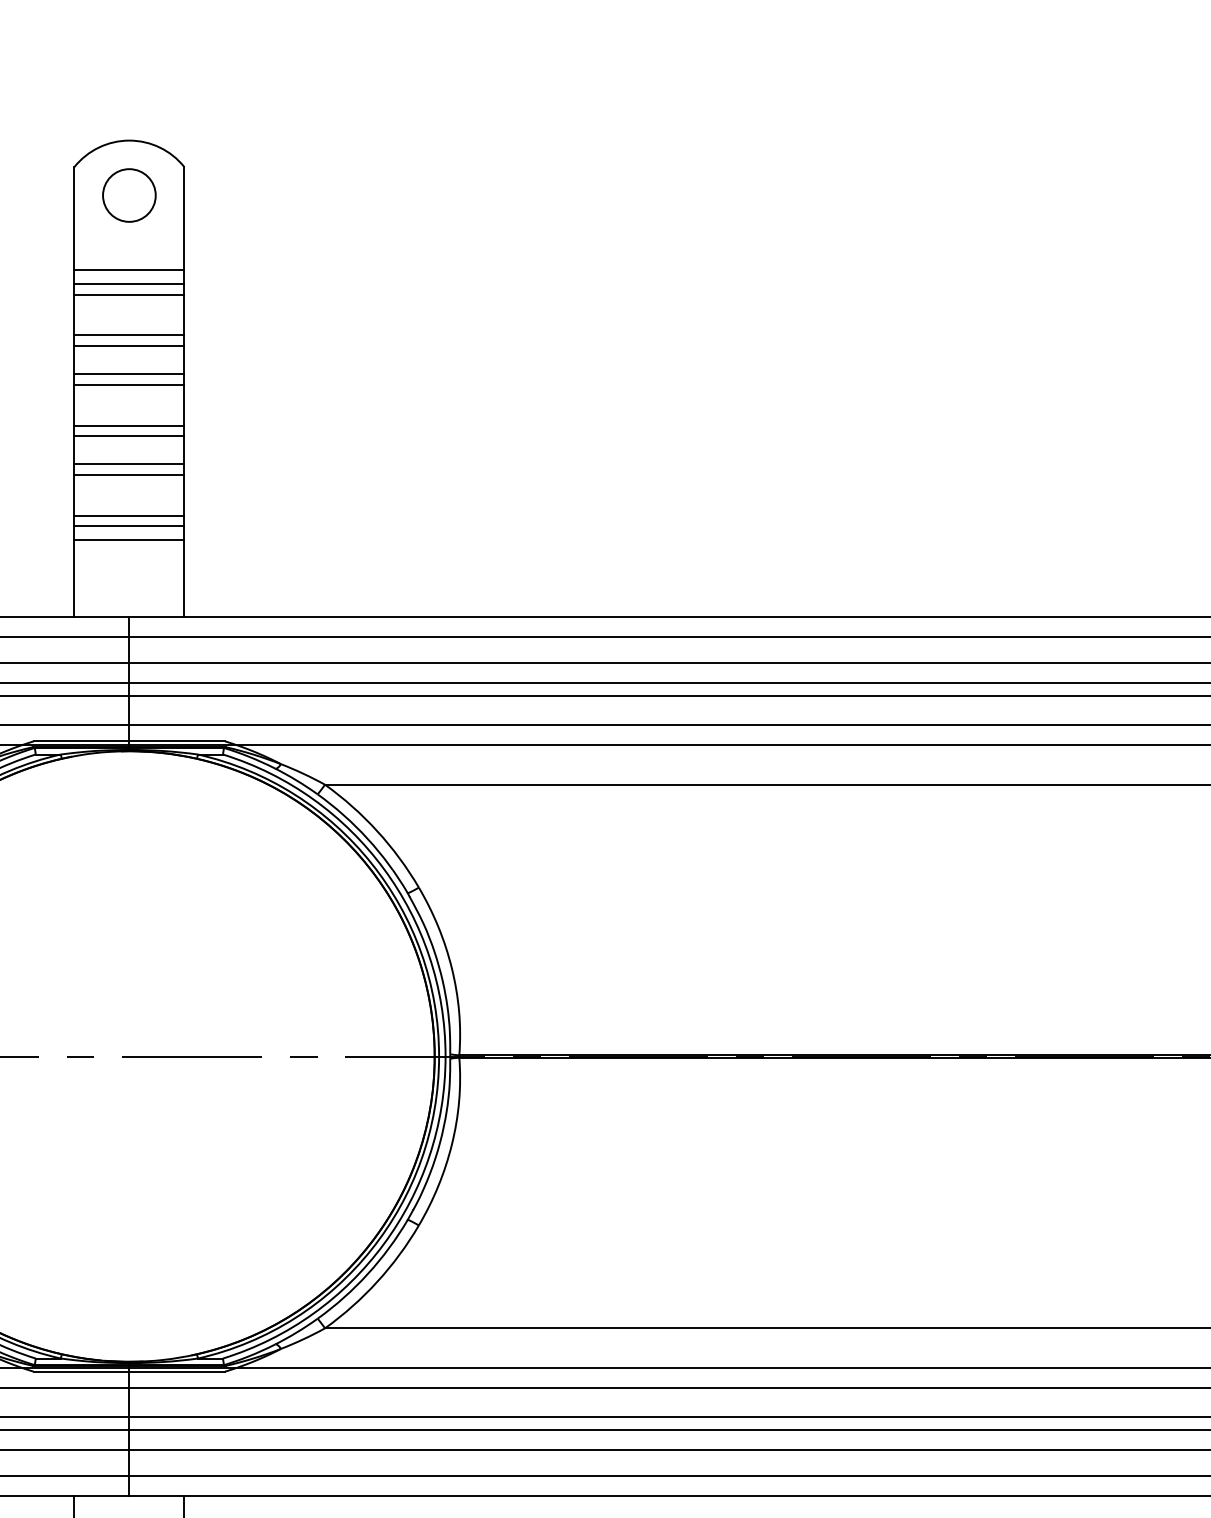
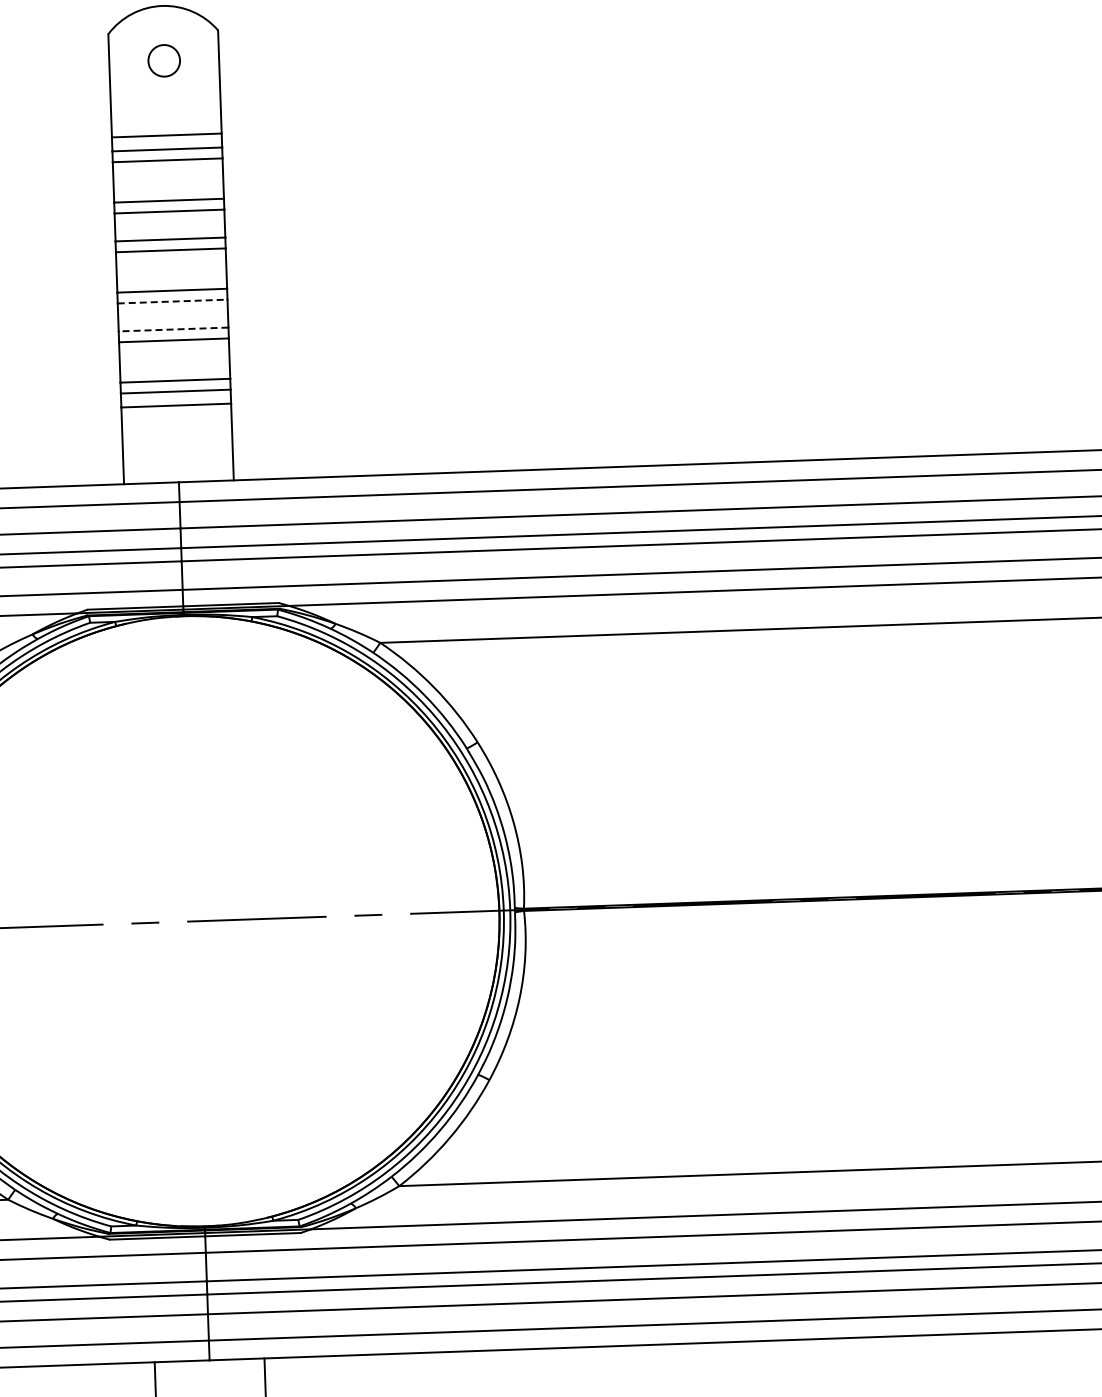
circle: (129, 195) -> (164, 60), size x0.6
line: (129, 436) -> (172, 301), solid -> dashed
line: (129, 464) -> (173, 329), solid -> dashed

